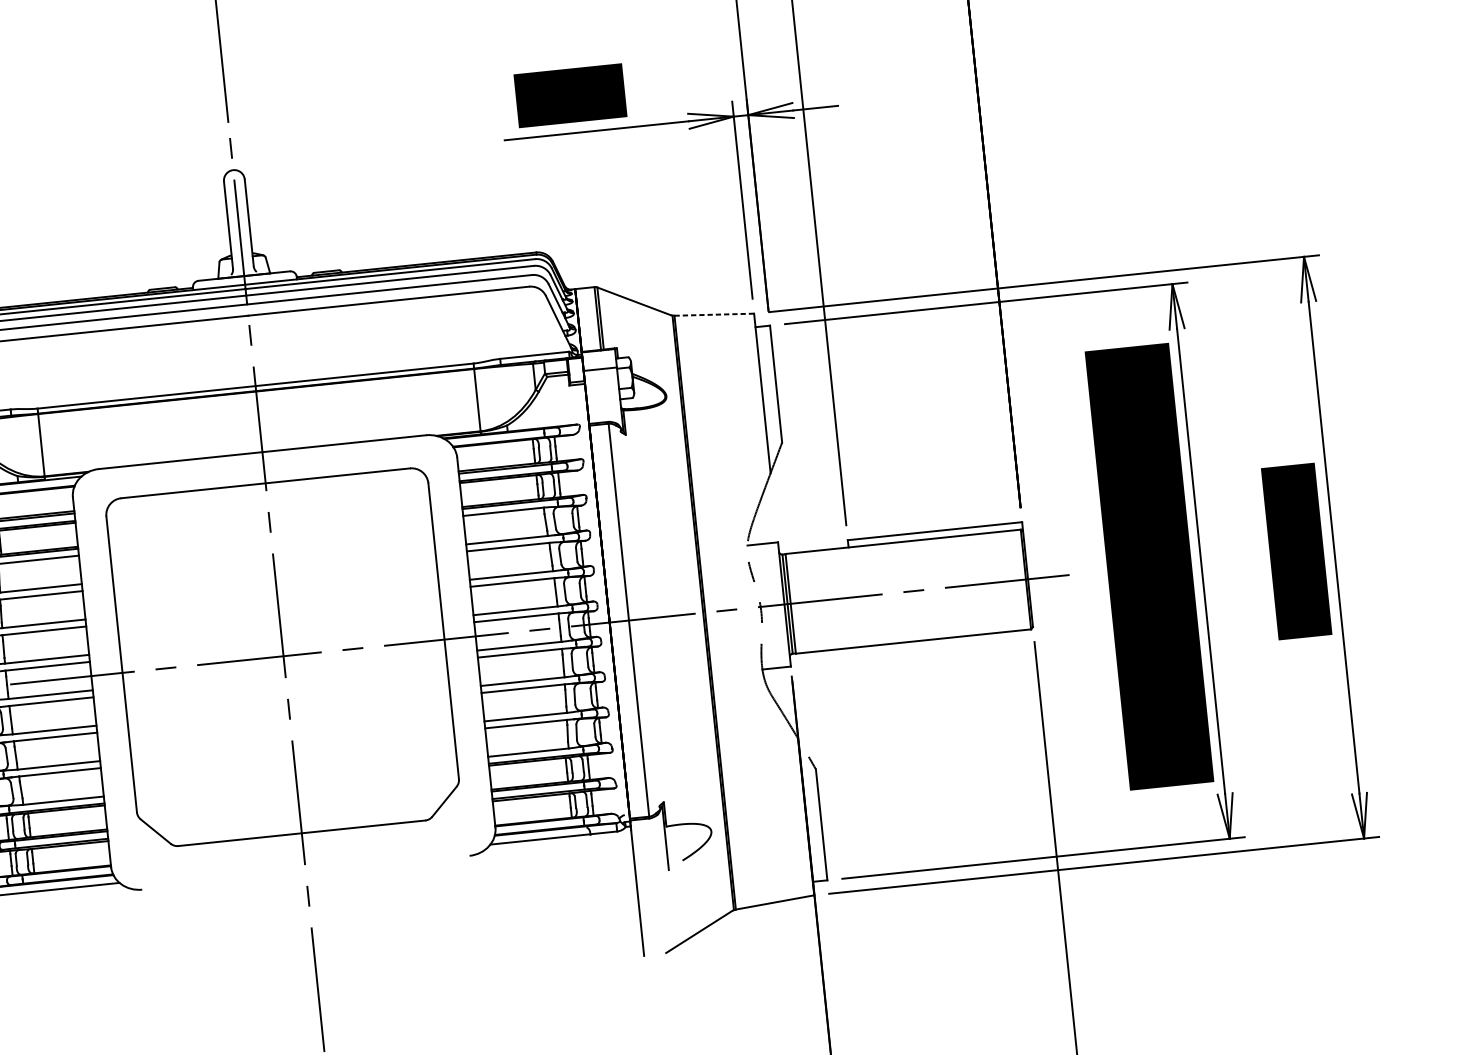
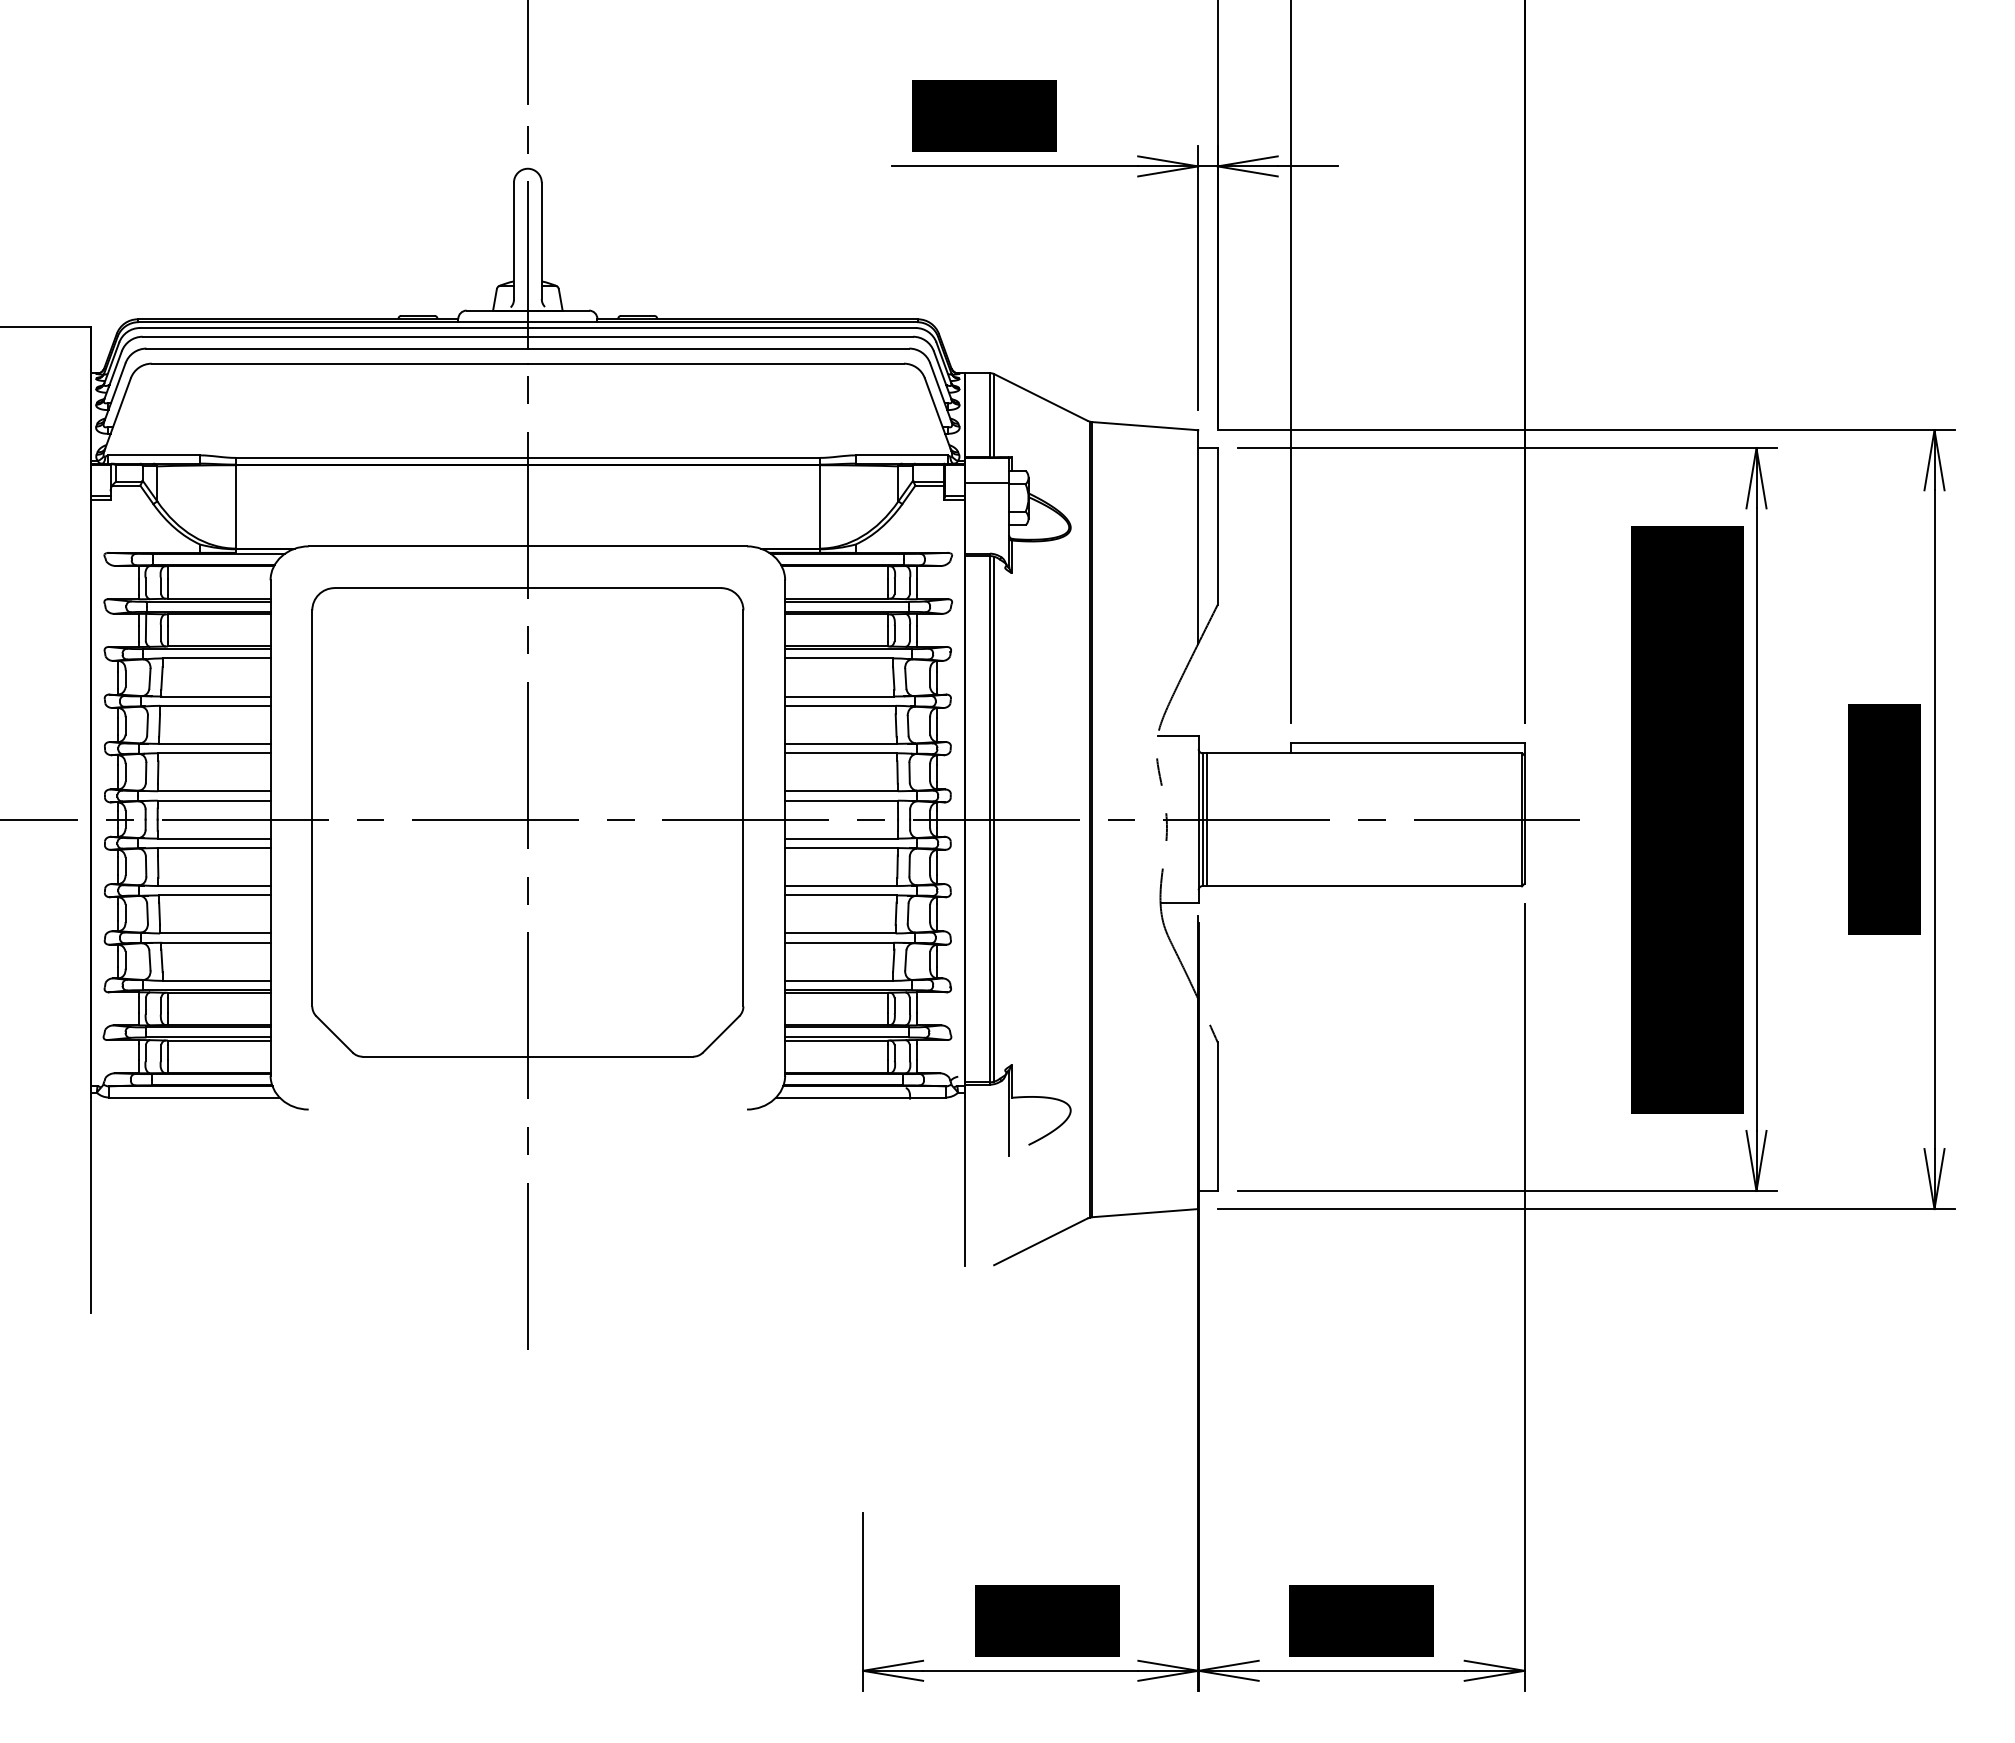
line: (714, 314) -> (1145, 426), dashed -> solid
line: (631, 619) -> (994, 818), added

